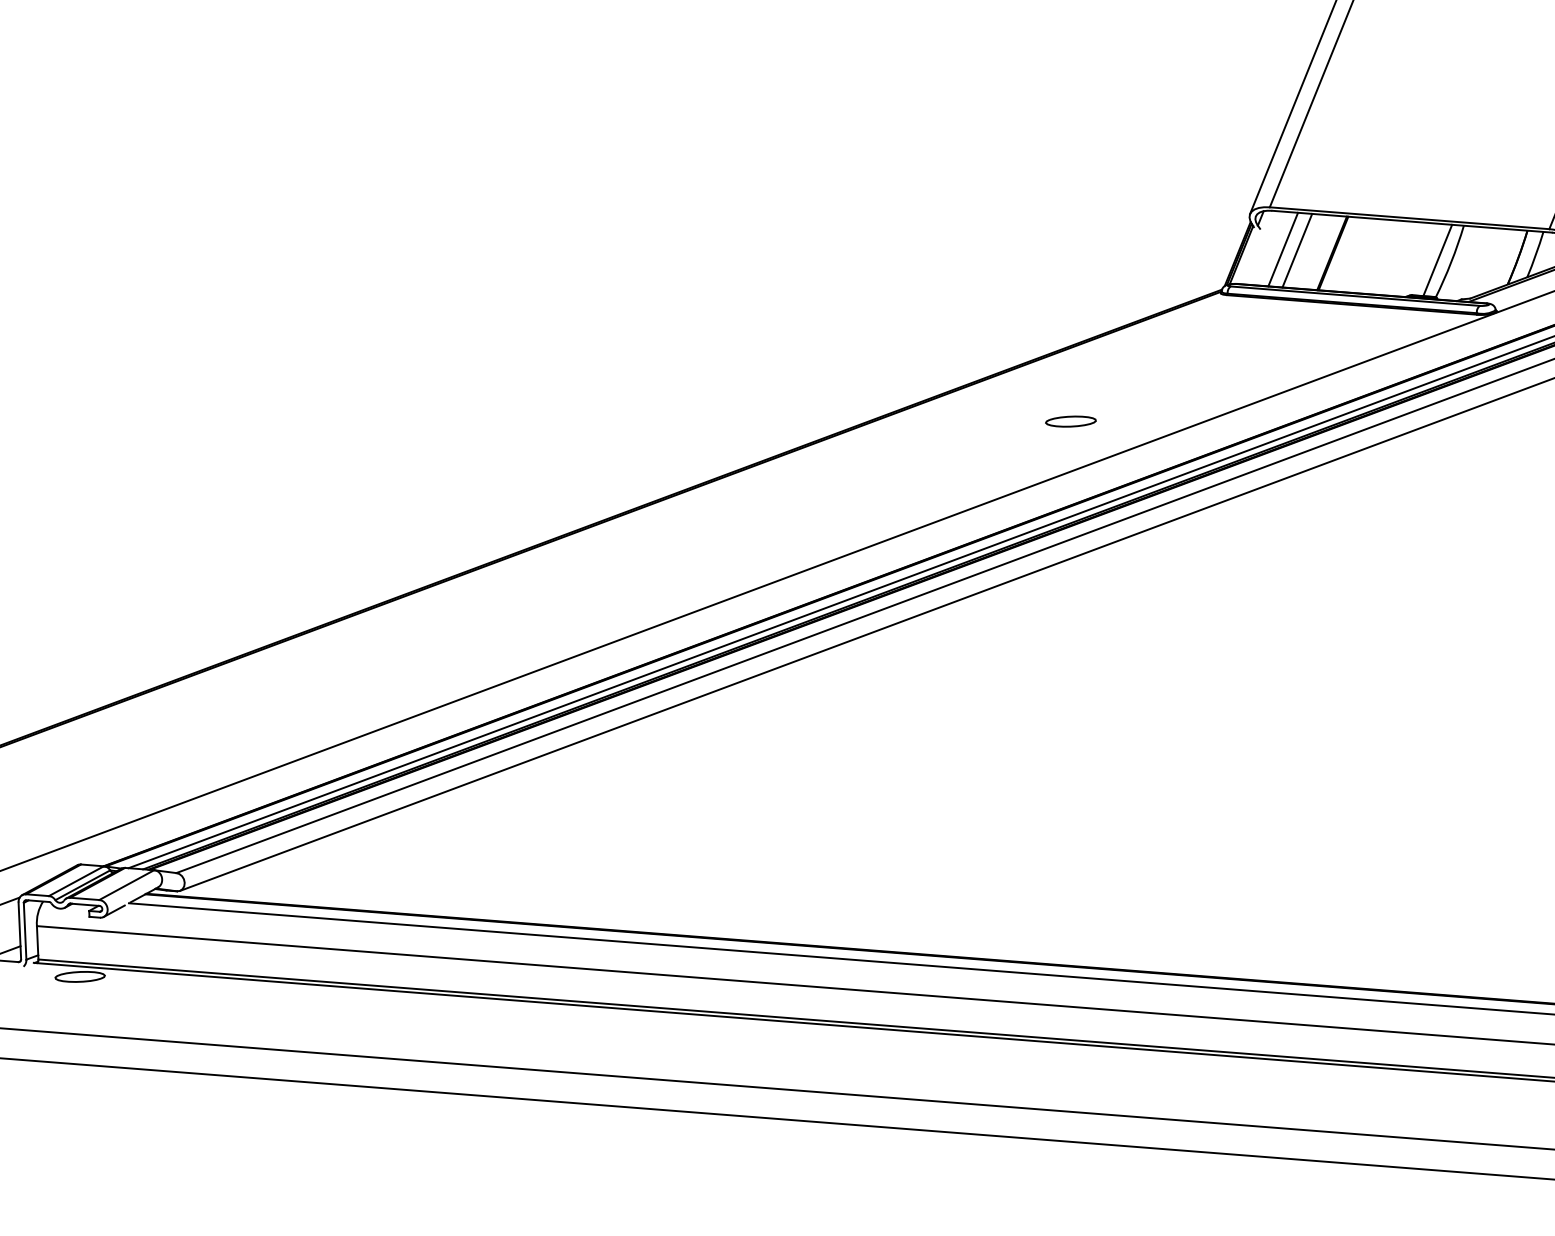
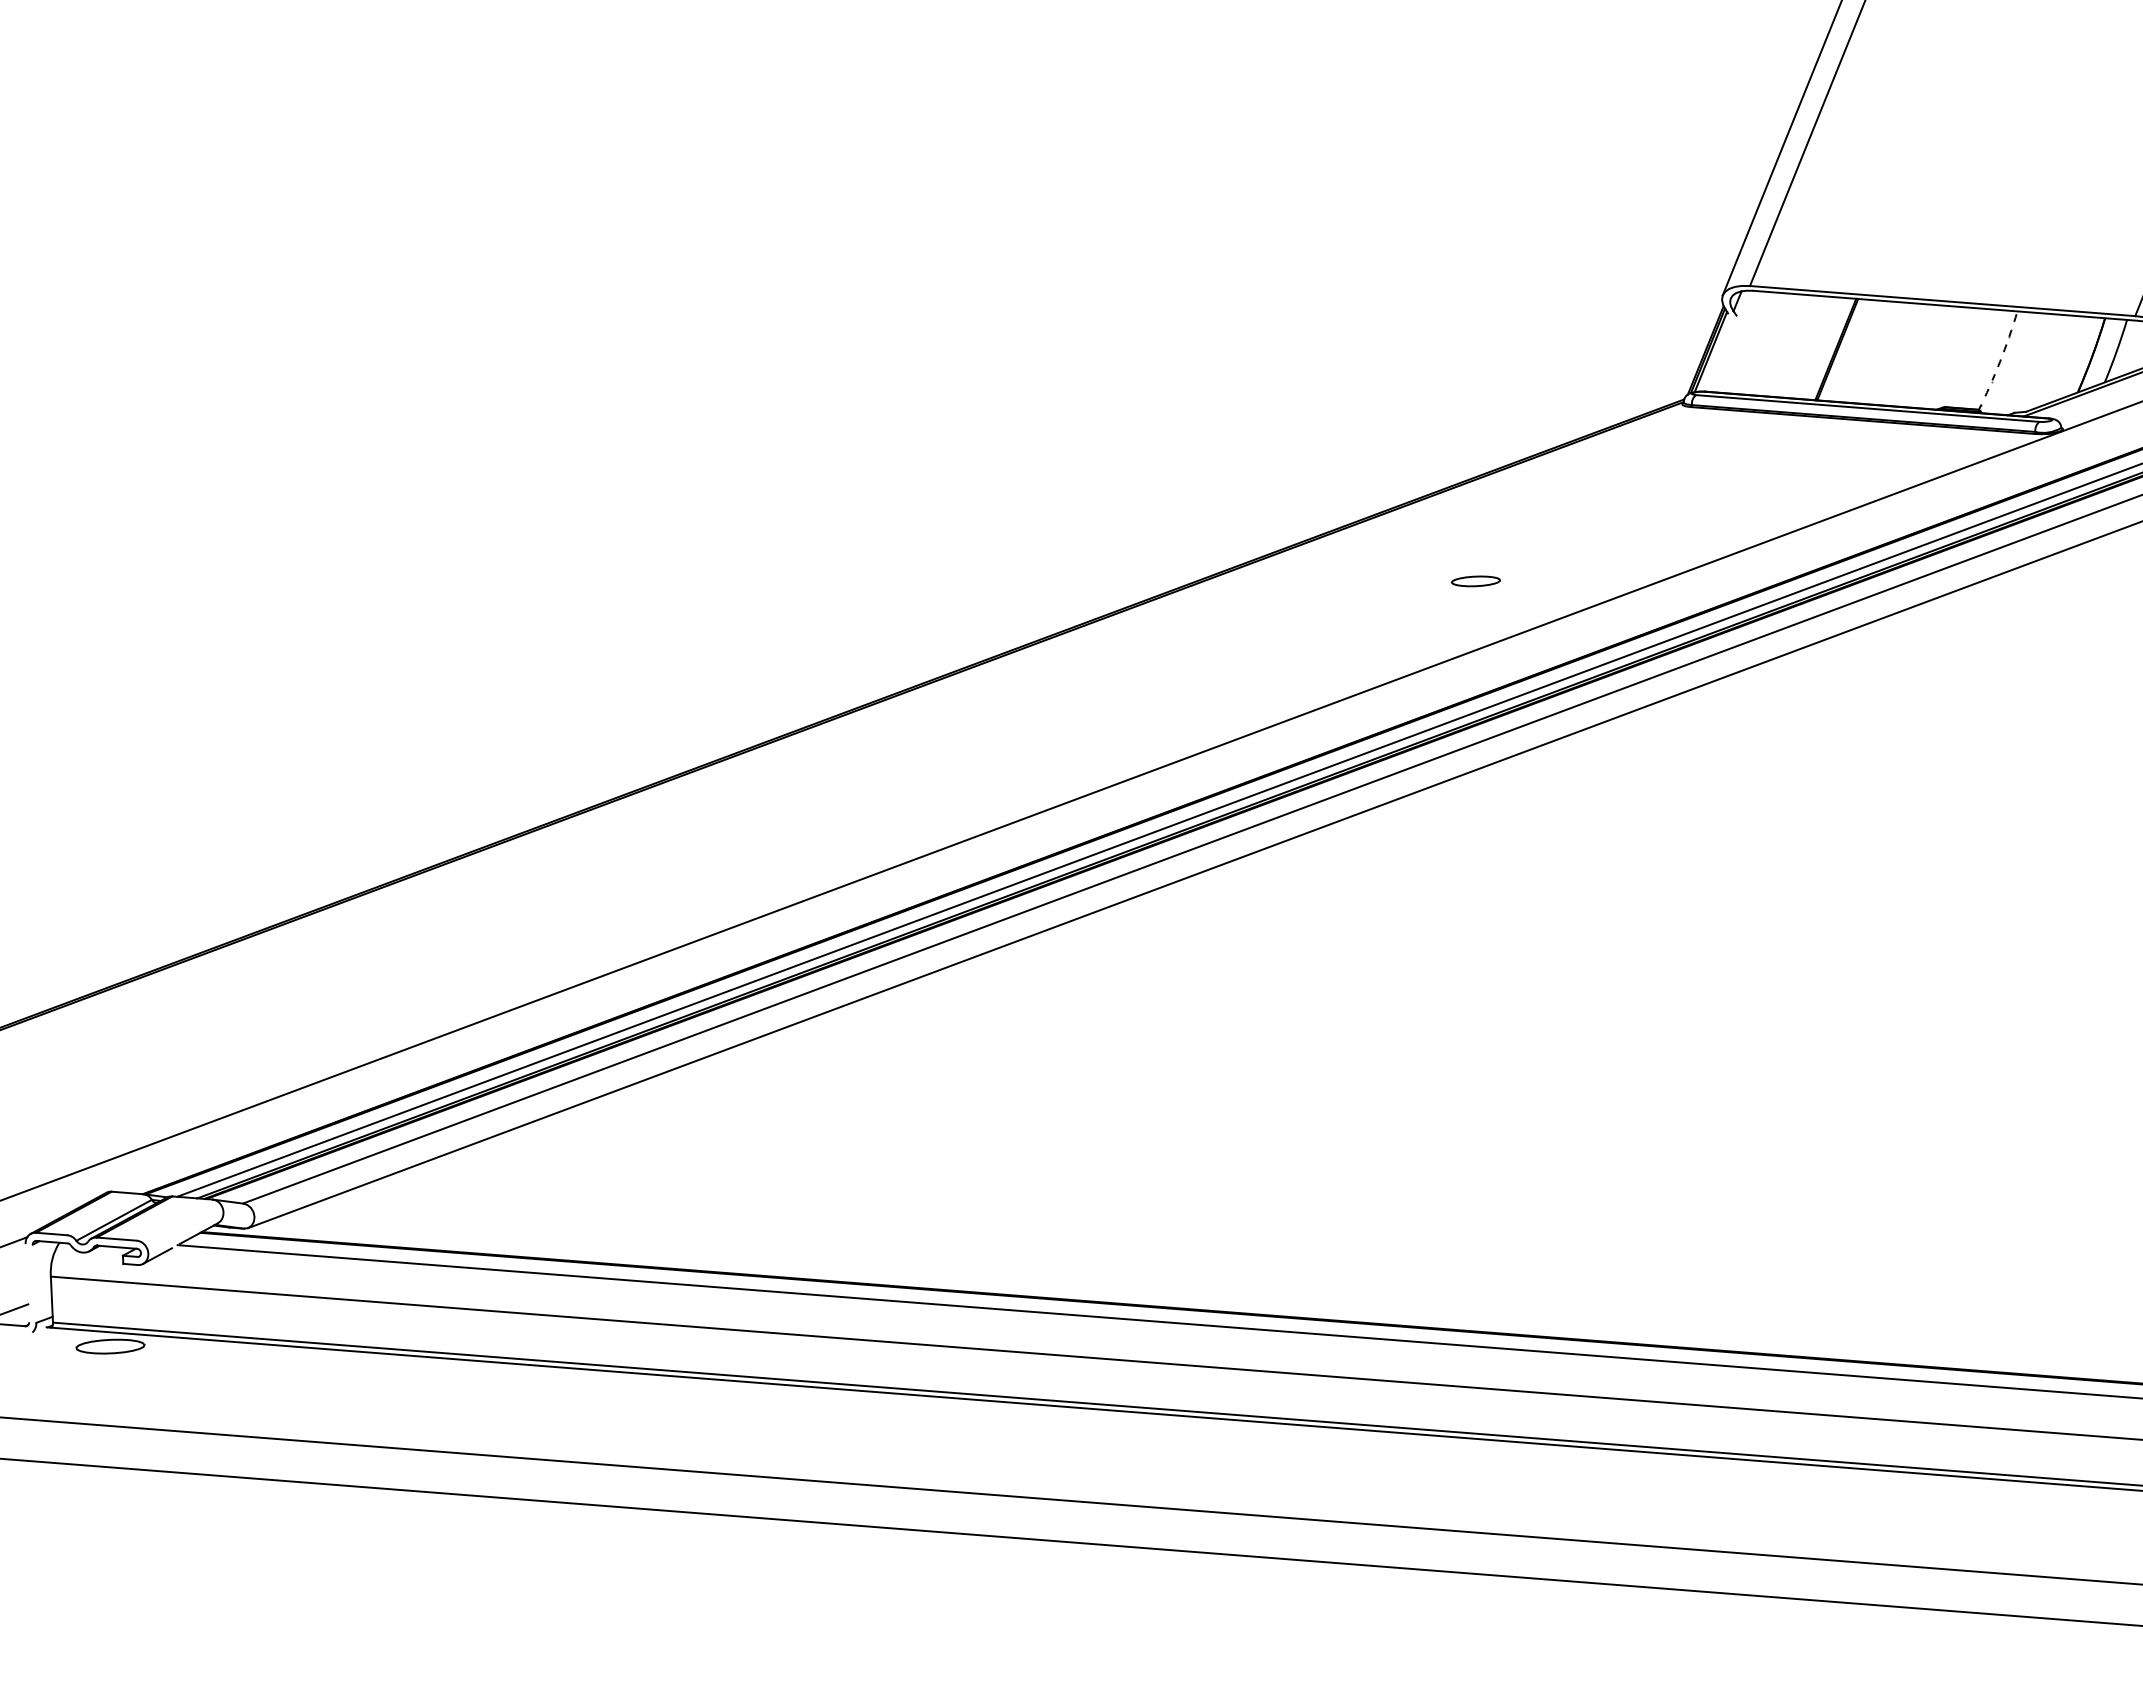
line: (1283, 249) -> (1768, 343), removed
line: (1297, 250) -> (1787, 345), removed
line: (1437, 260) -> (1981, 359), removed
arc: (1451, 262) -> (2000, 361), solid -> dashed
part: (1070, 421) -> (1475, 581), size x0.7
line: (76, 881) -> (105, 1214), removed
line: (126, 884) -> (174, 1219), removed
line: (19, 931) -> (27, 1283), removed
line: (25, 931) -> (34, 1283), removed

